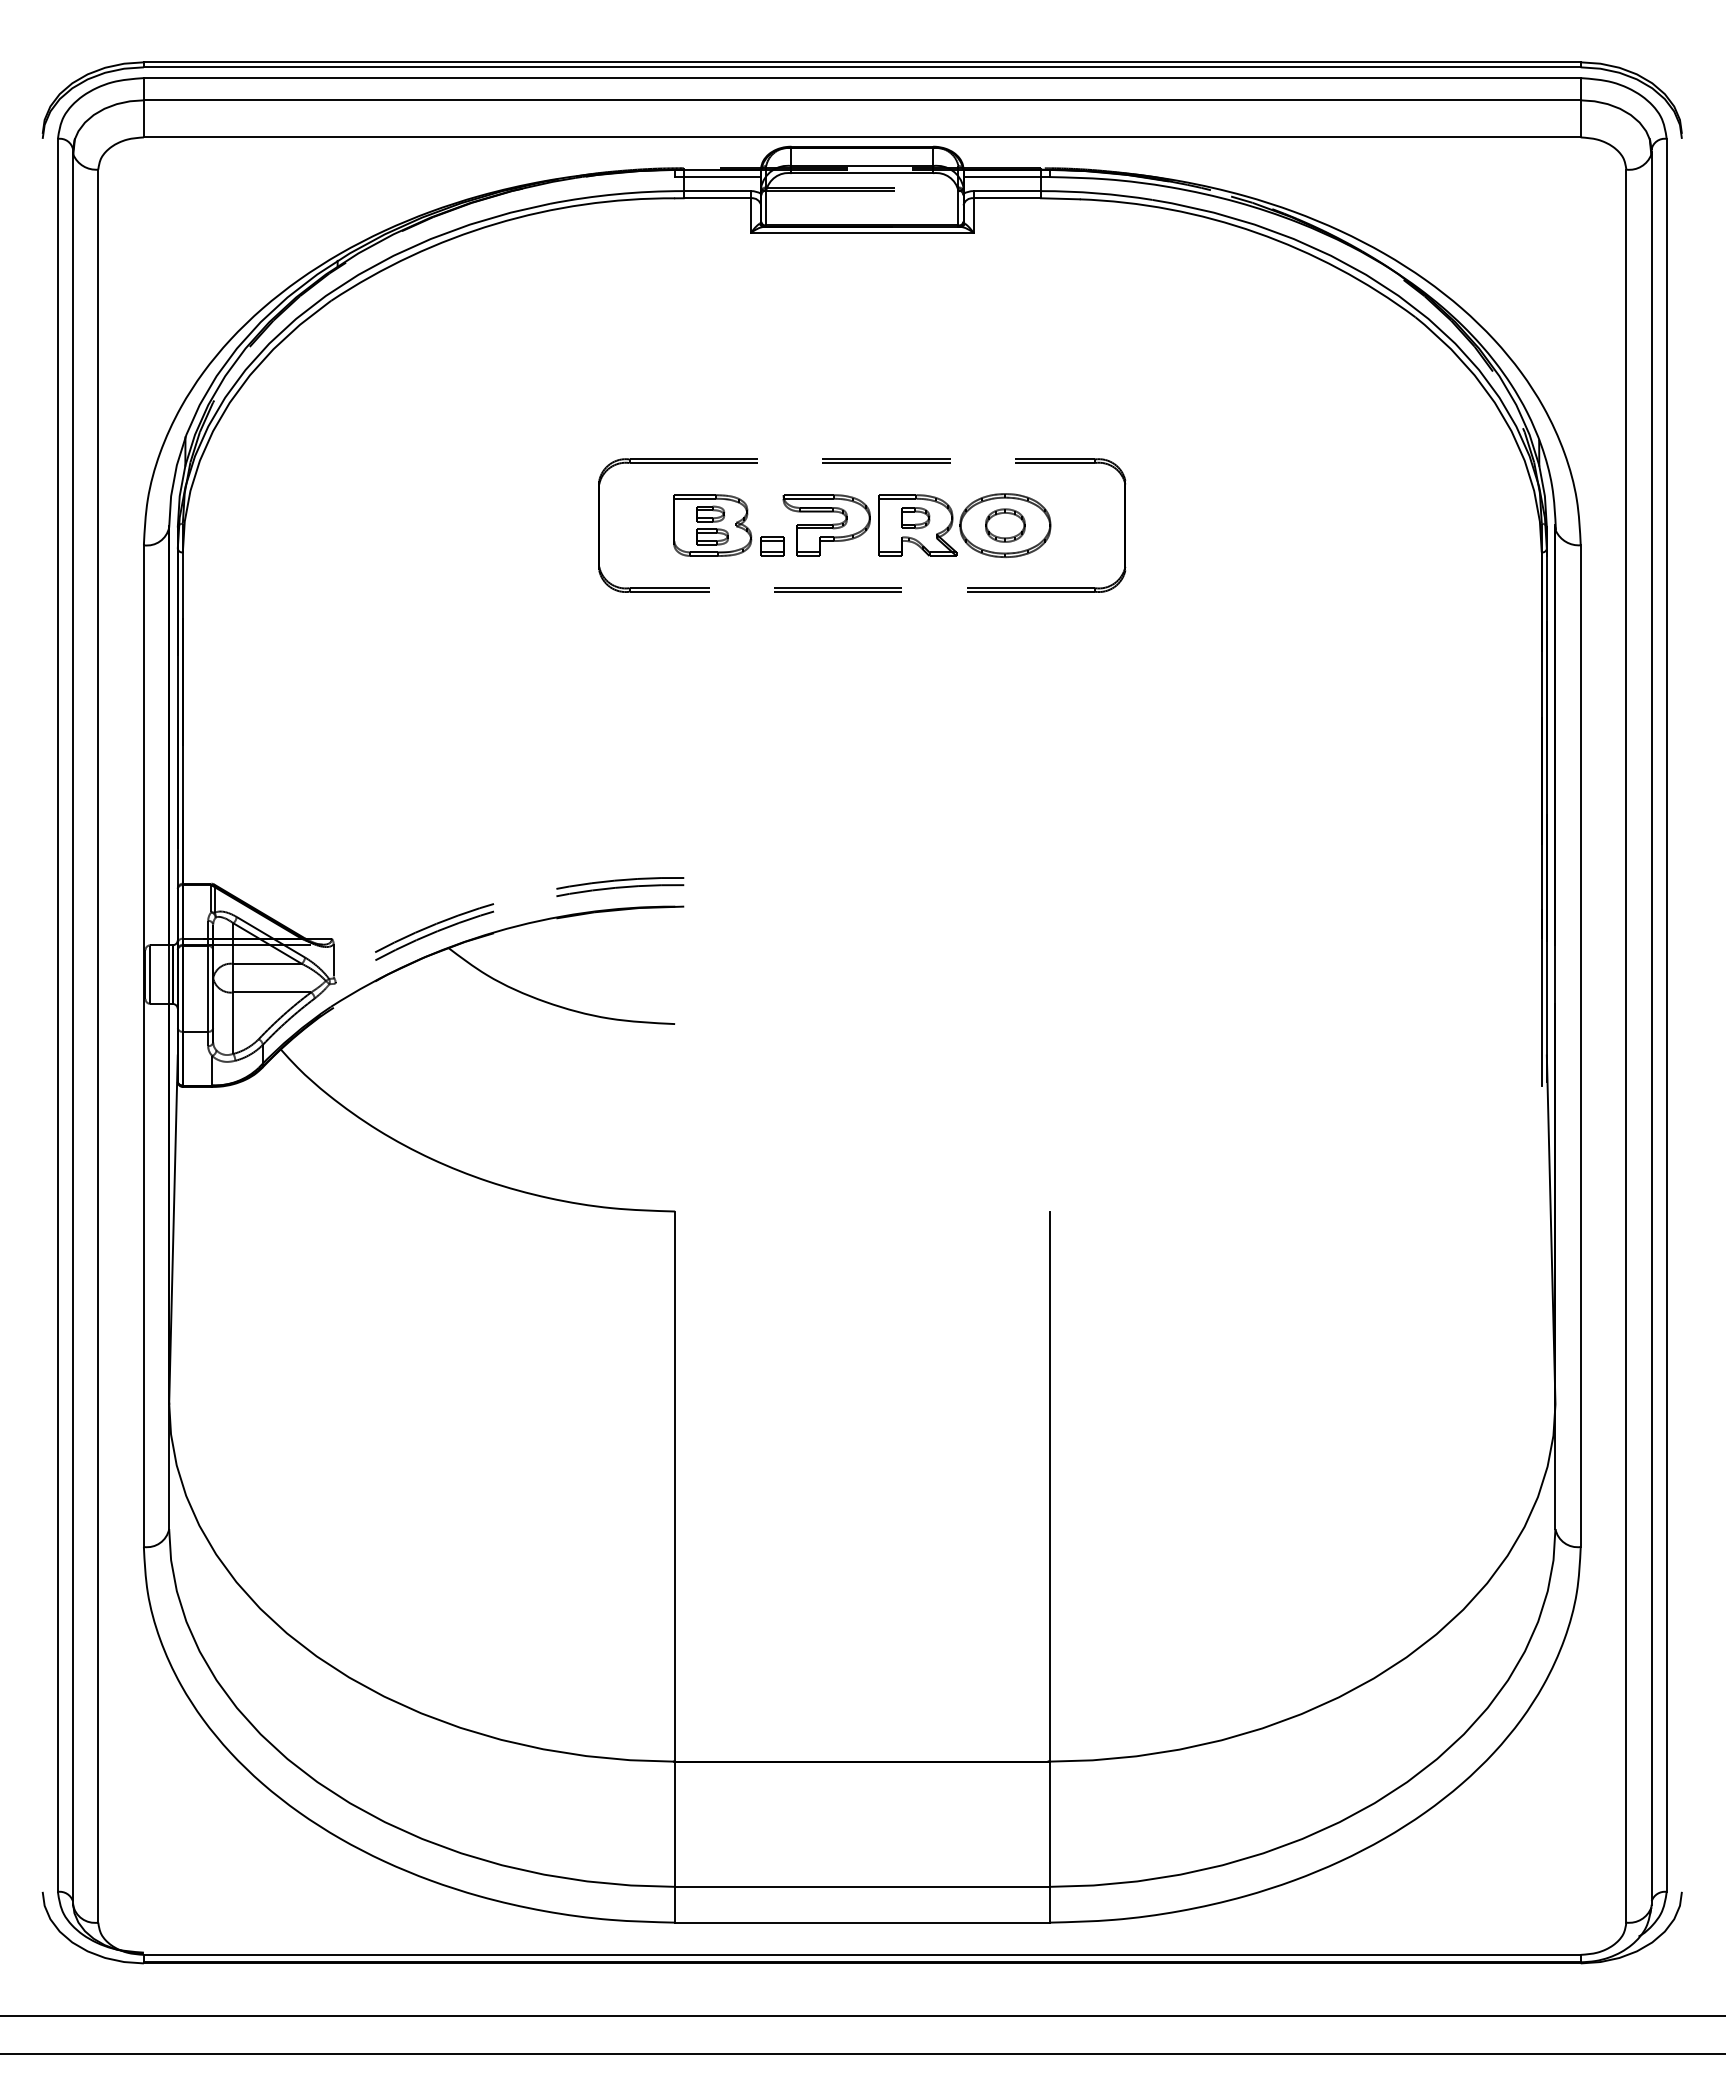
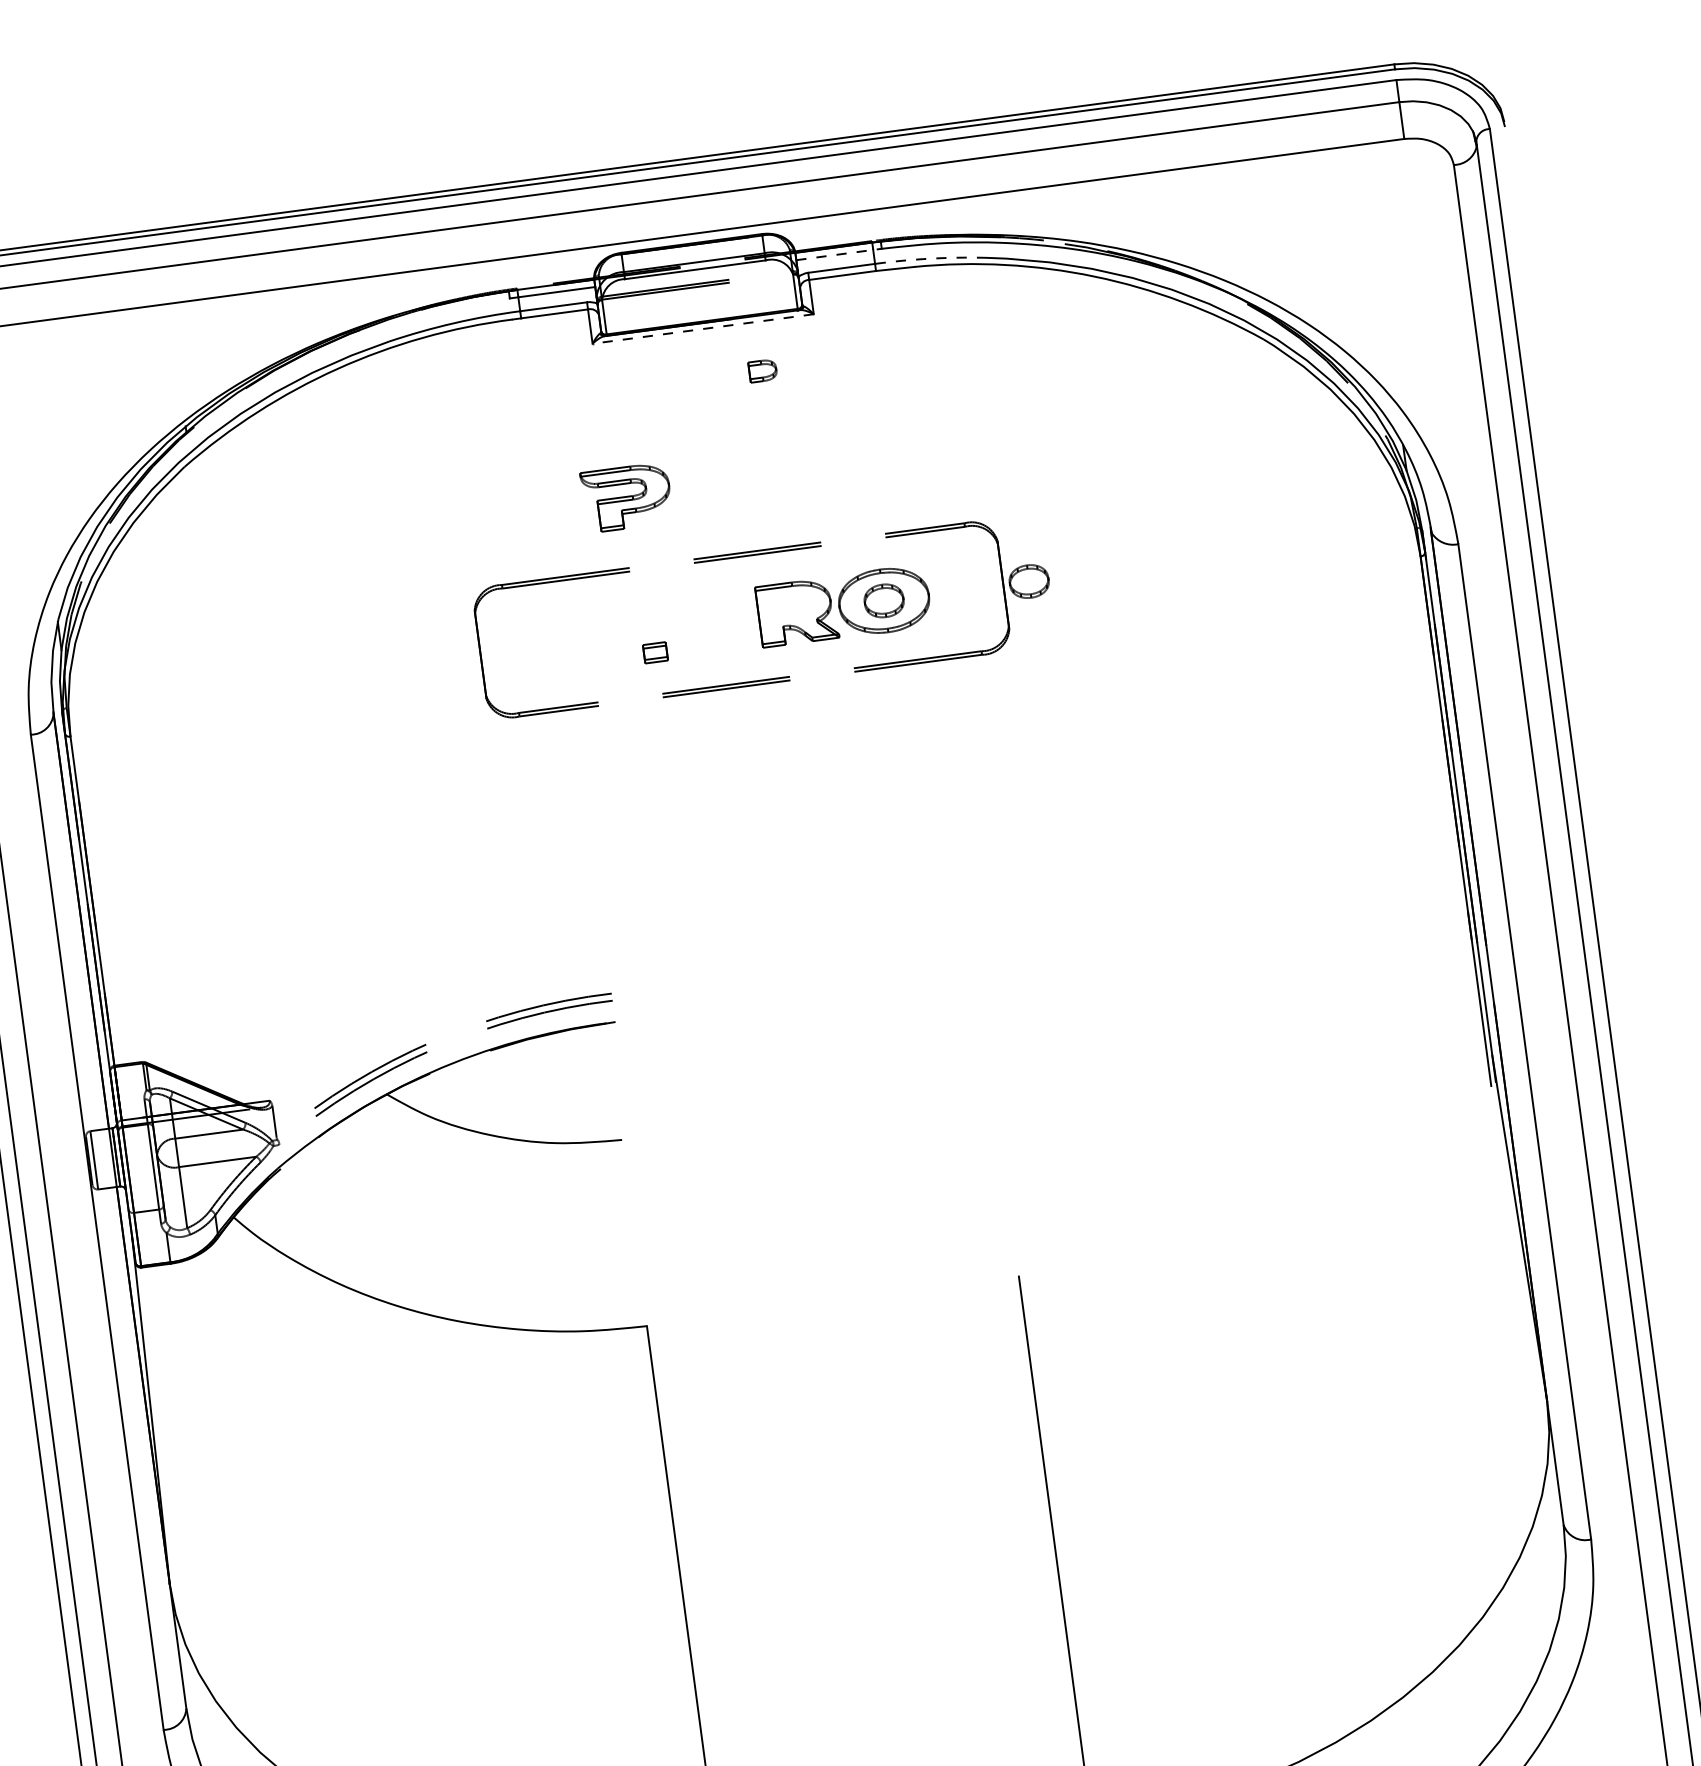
line: (1007, 177) -> (840, 254), solid -> dashed
arc: (1096, 193) -> (930, 258), solid -> dashed
line: (861, 232) -> (702, 328), solid -> dashed
part: (915, 518) -> (762, 371), moved
part: (712, 525) -> (593, 639), removed
part: (826, 525) -> (626, 497), moved
part: (1151, 525) -> (1029, 581), added

